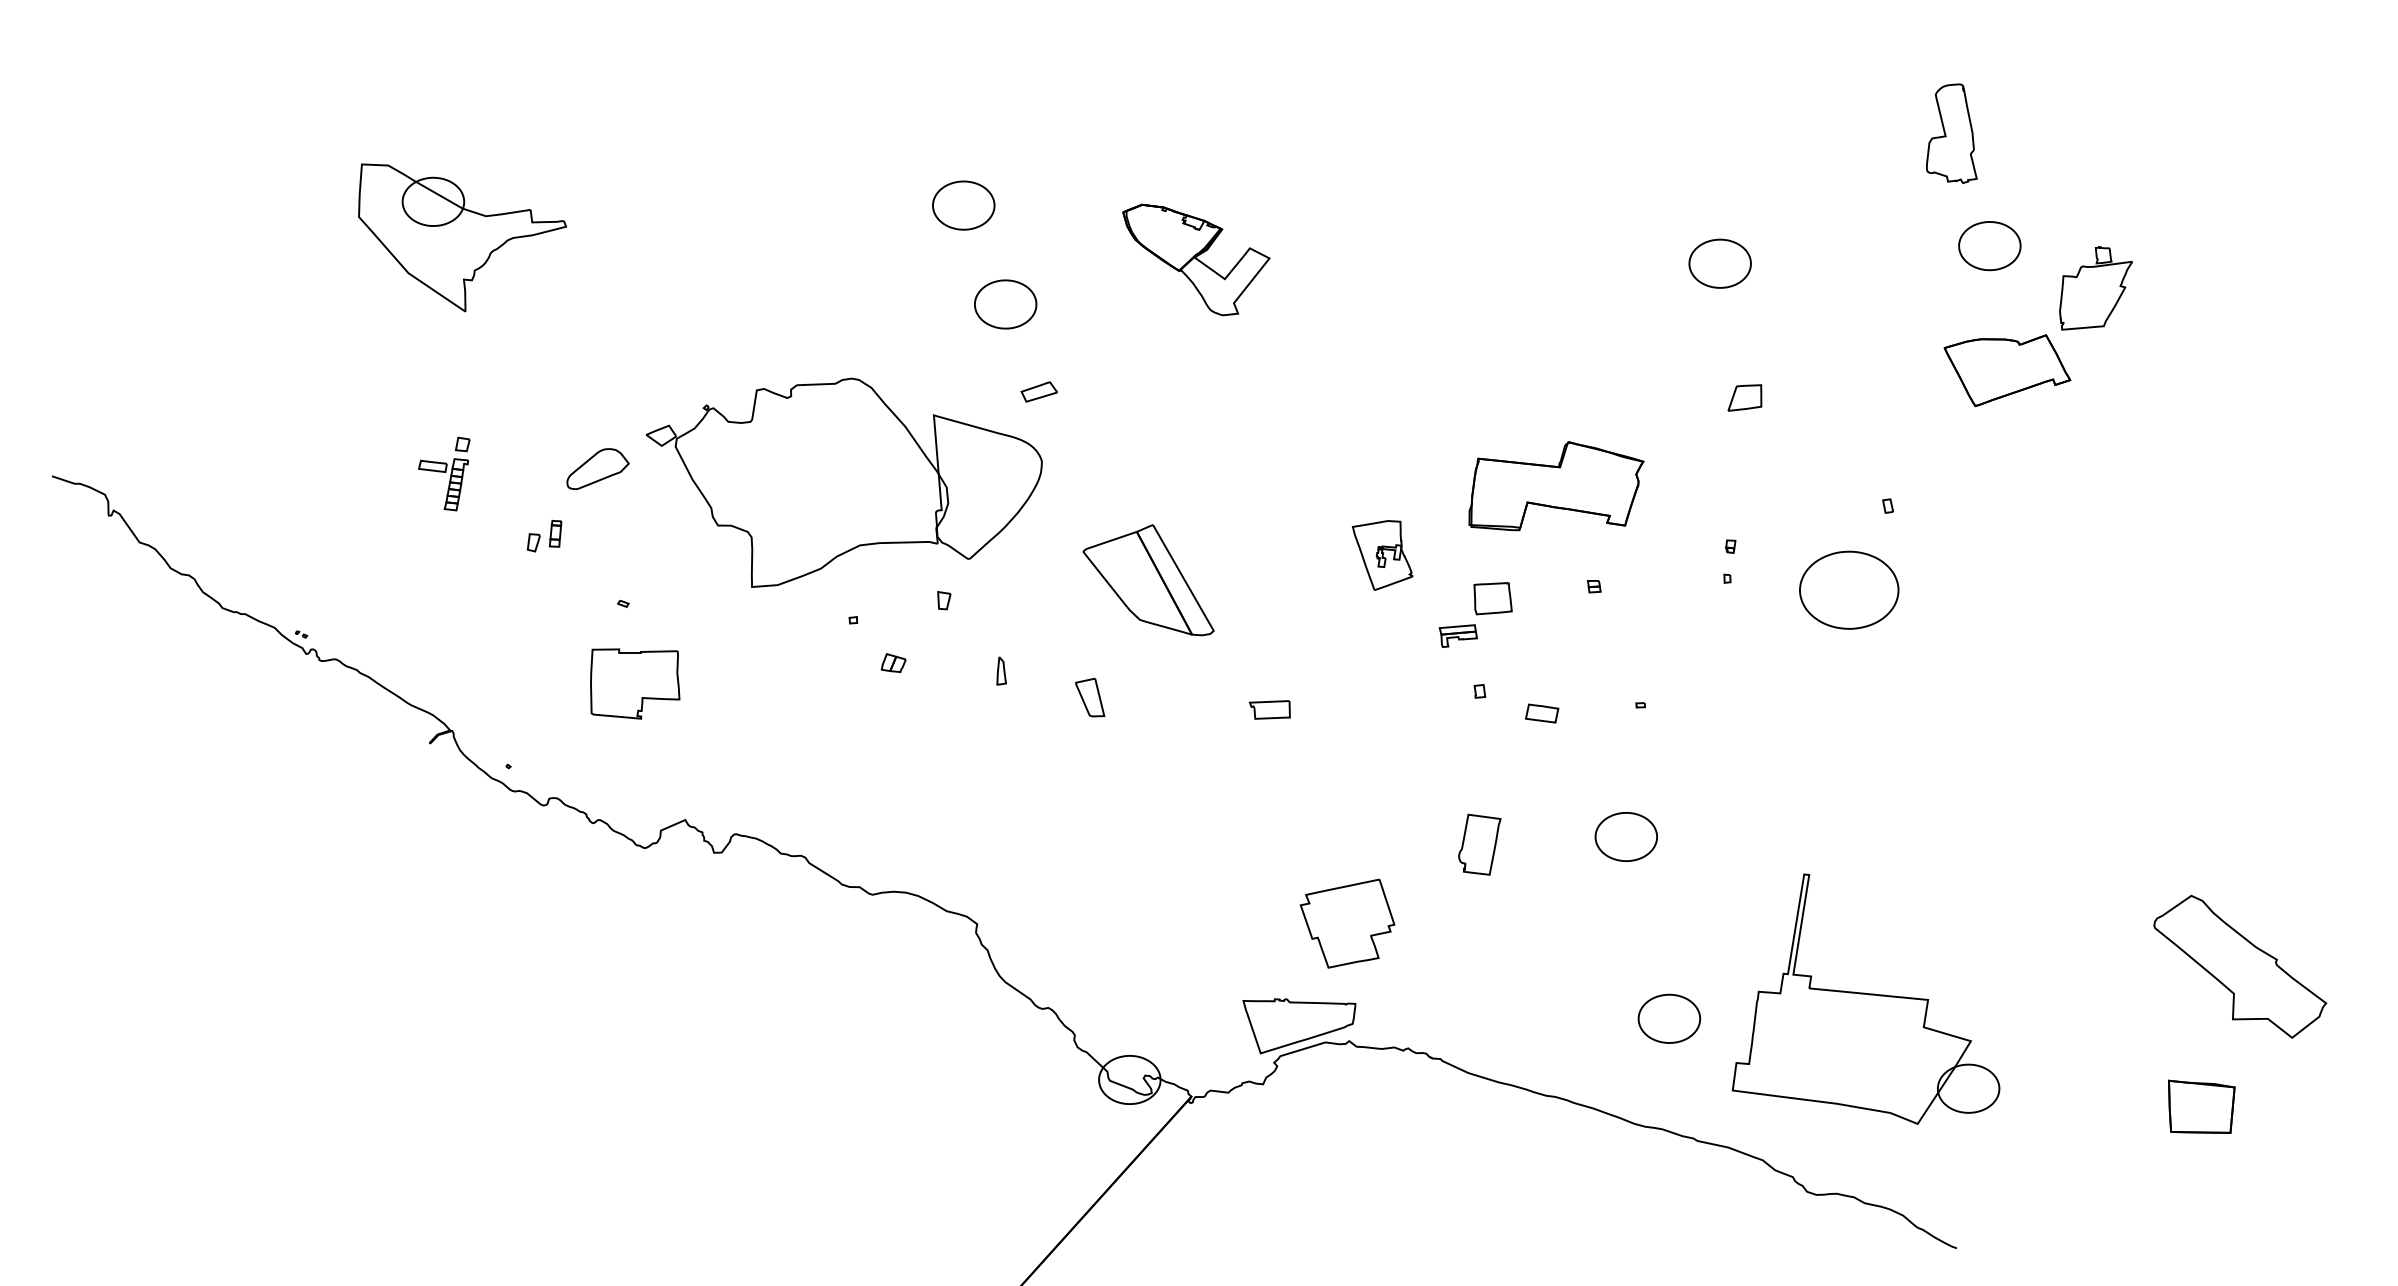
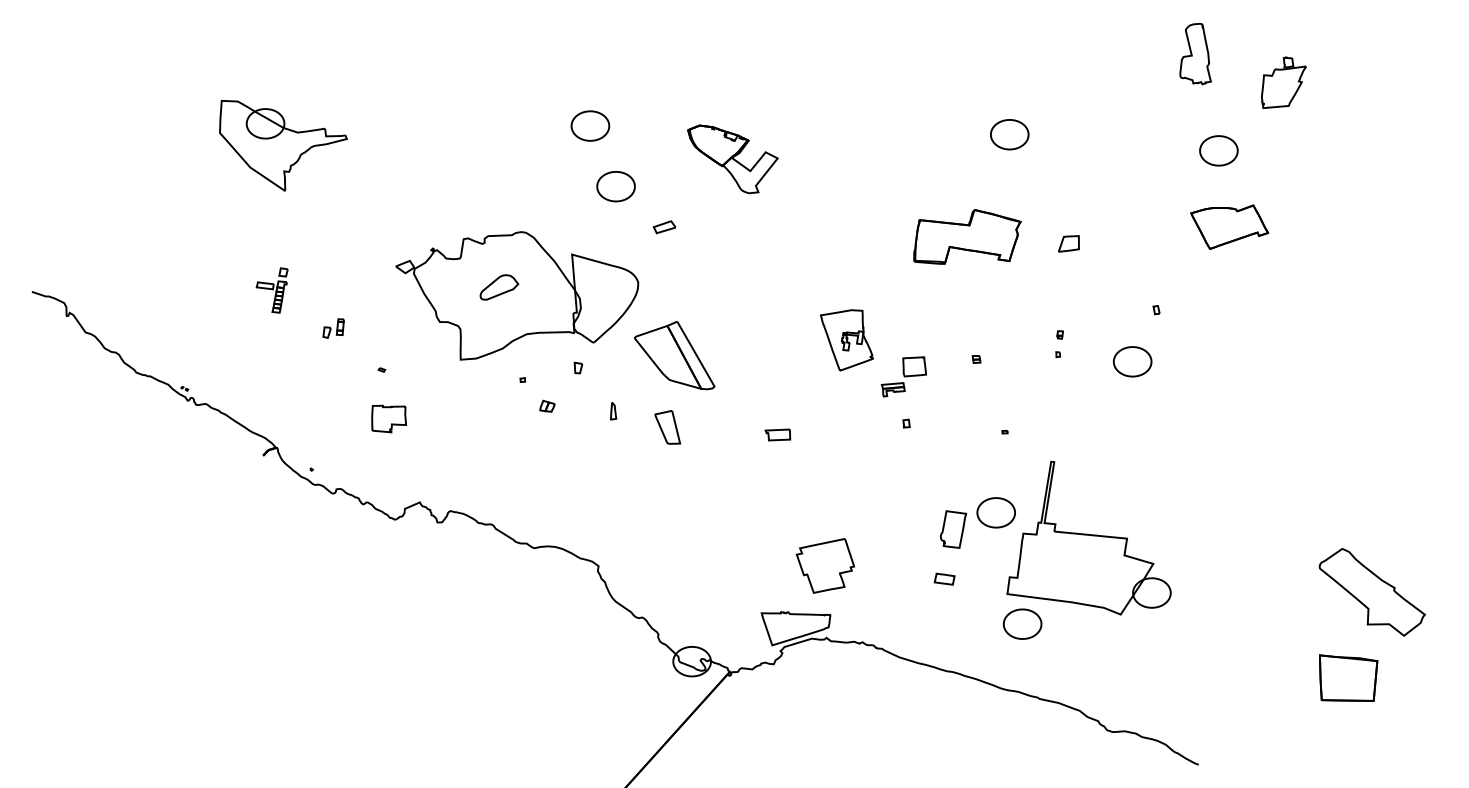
part: (1951, 134) -> (1195, 54), moved
part: (1719, 263) -> (1009, 134), moved
part: (2095, 287) -> (1283, 82), moved
part: (1039, 392) -> (664, 227), moved
part: (598, 469) -> (499, 287), moved
part: (1556, 485) -> (967, 236), moved
part: (1381, 555) -> (846, 340), size x1.43
part: (1148, 580) -> (674, 355), moved
part: (1848, 589) -> (1132, 361), size x0.62
part: (634, 682) -> (388, 418), size x0.62
part: (1089, 697) -> (667, 427), size x1.43
part: (1541, 712) -> (944, 578), moved
part: (1479, 844) -> (953, 529), moved
part: (1865, 998) -> (1088, 537), moved
part: (2201, 1105) -> (1348, 677), size x1.43

